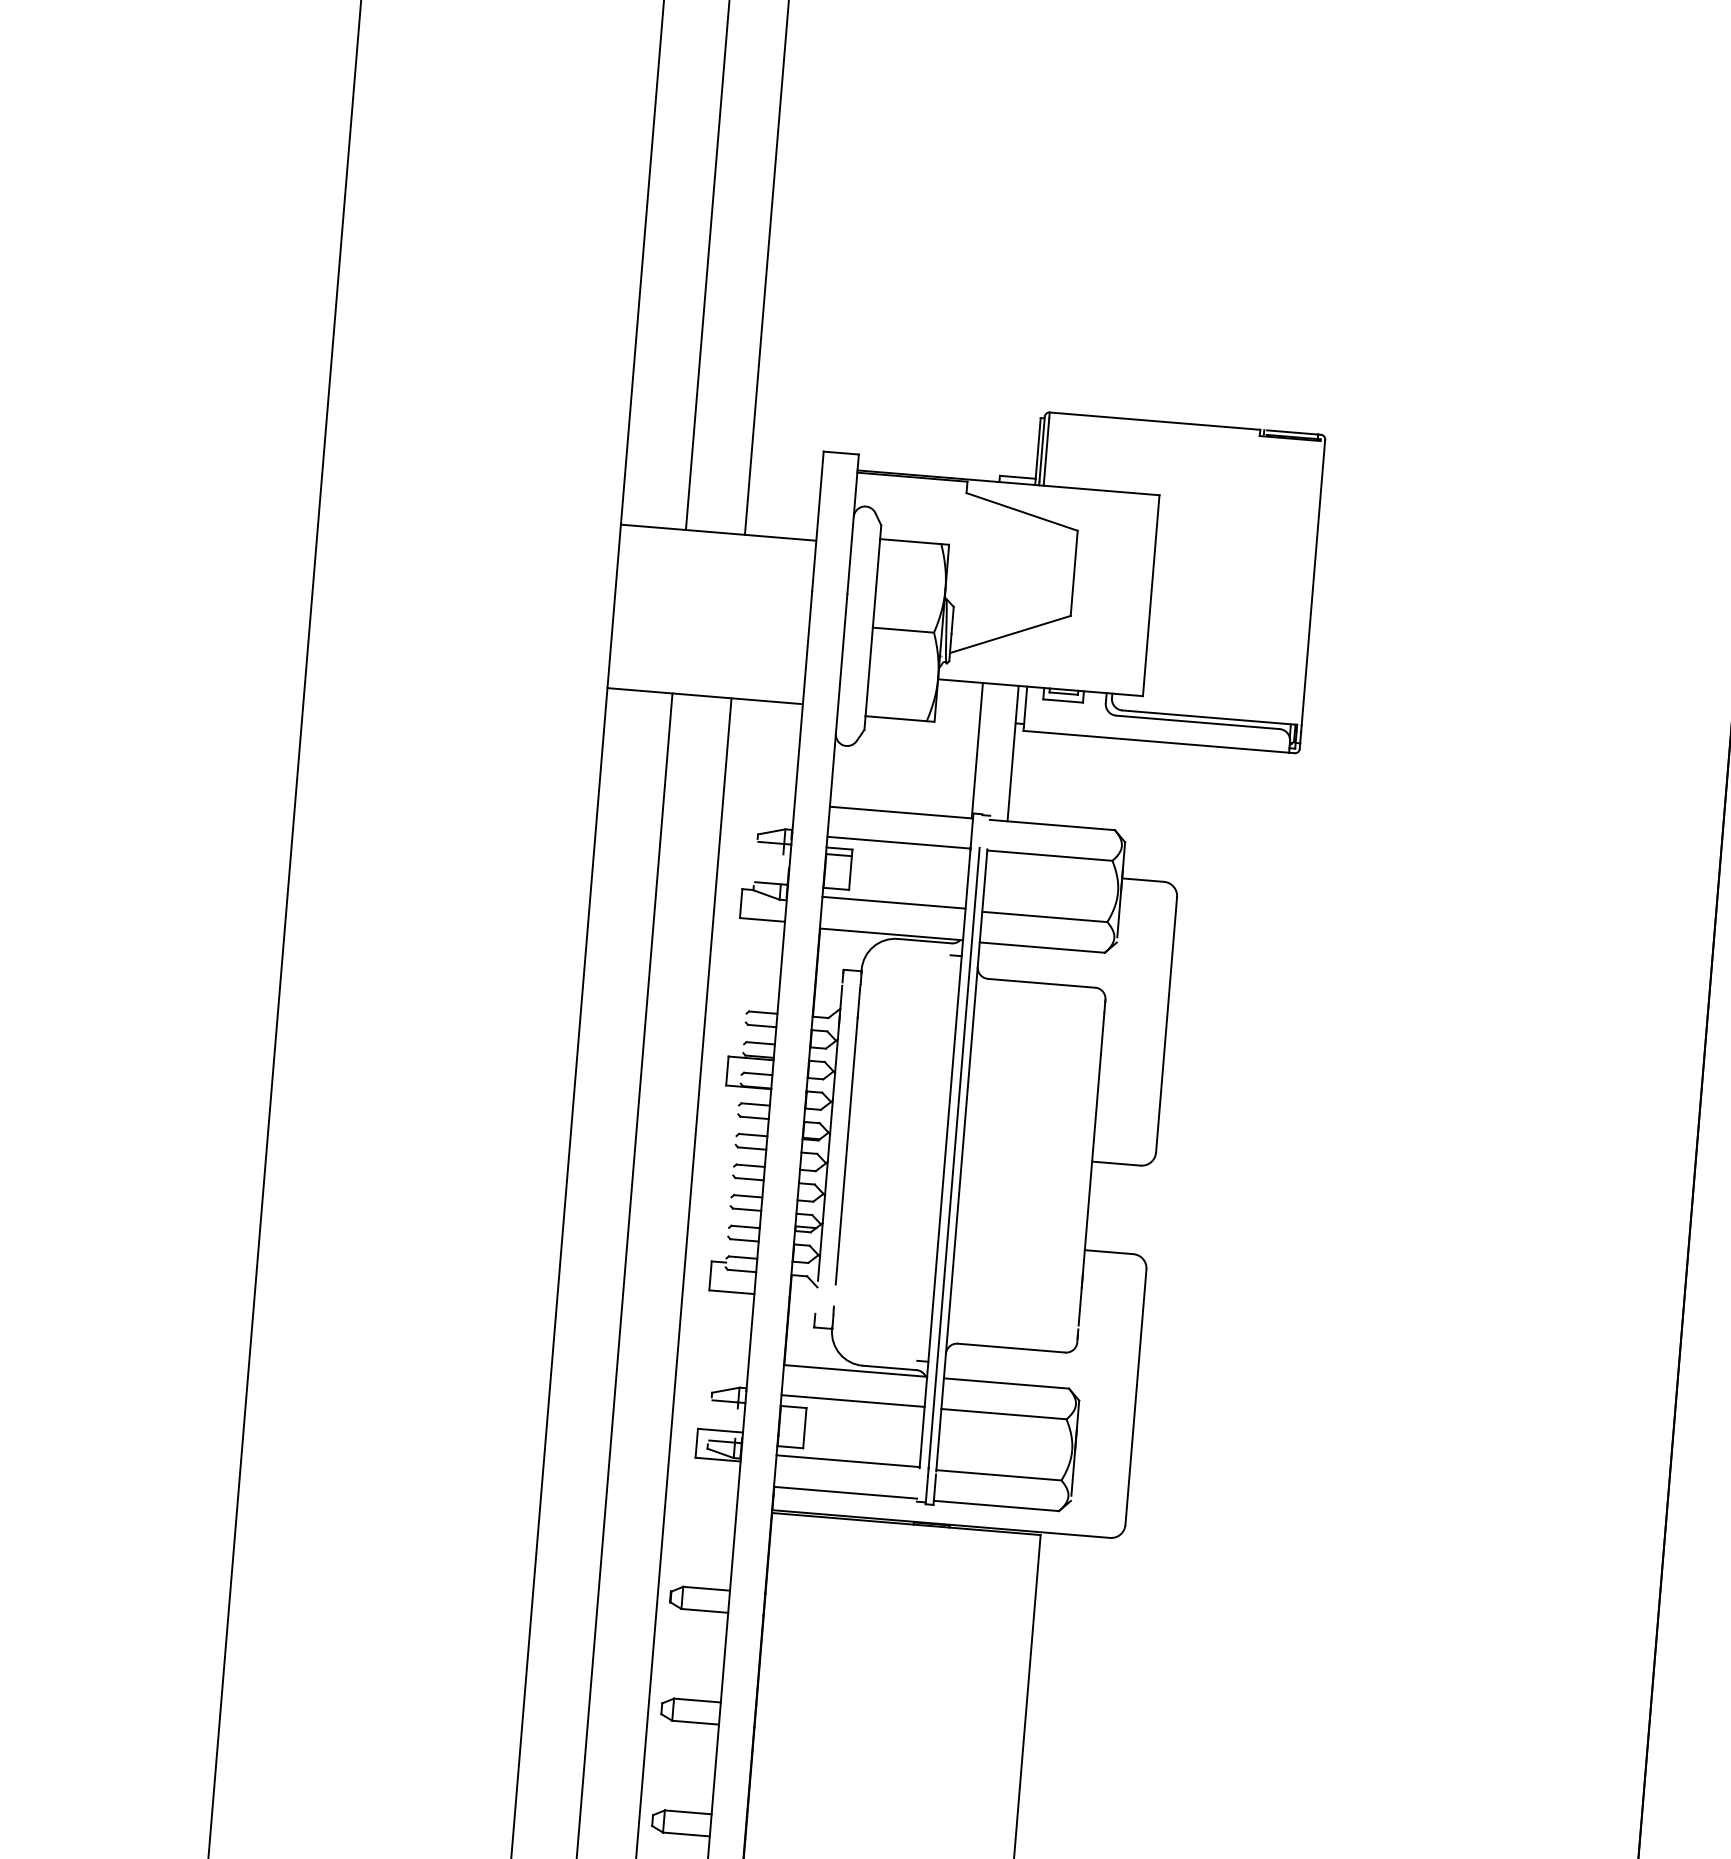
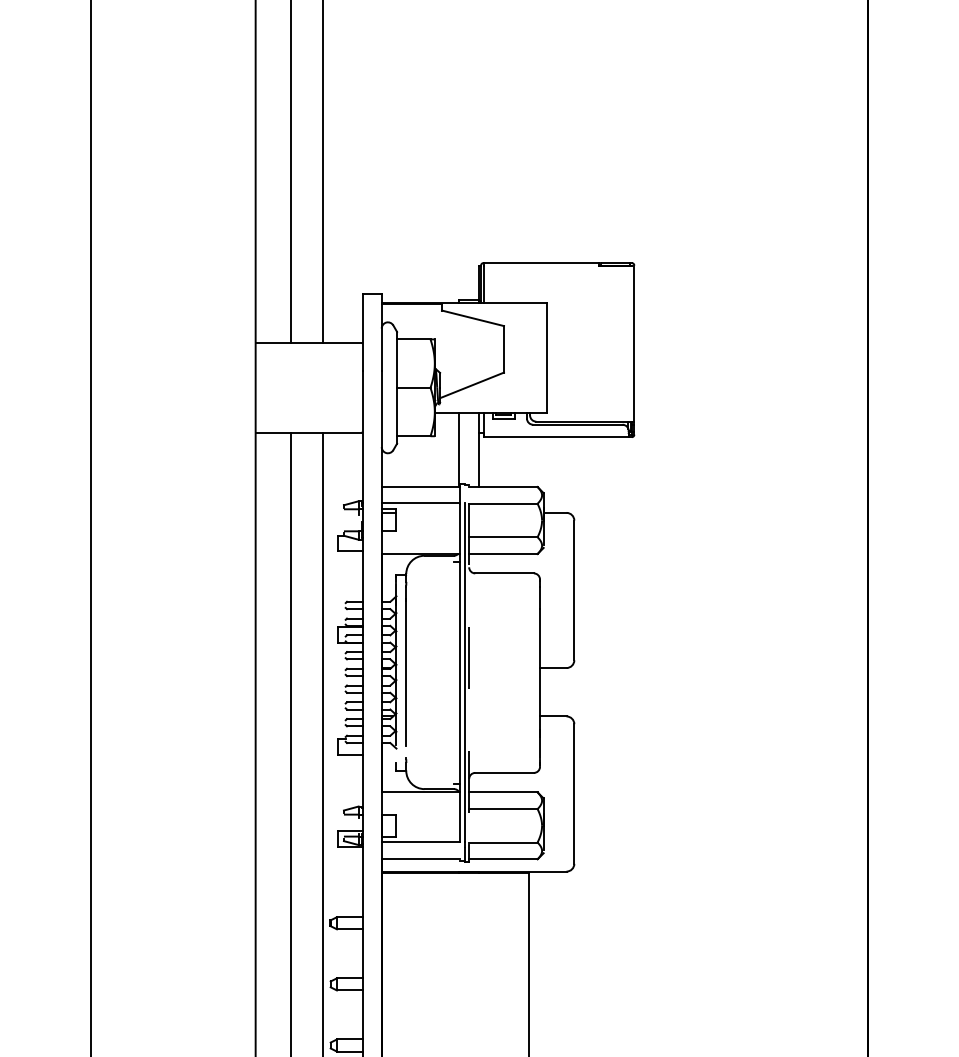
line: (893, 903) -> (420, 536), removed
line: (962, 1161) -> (469, 673), solid -> dashed
line: (852, 1400) -> (420, 808), removed

